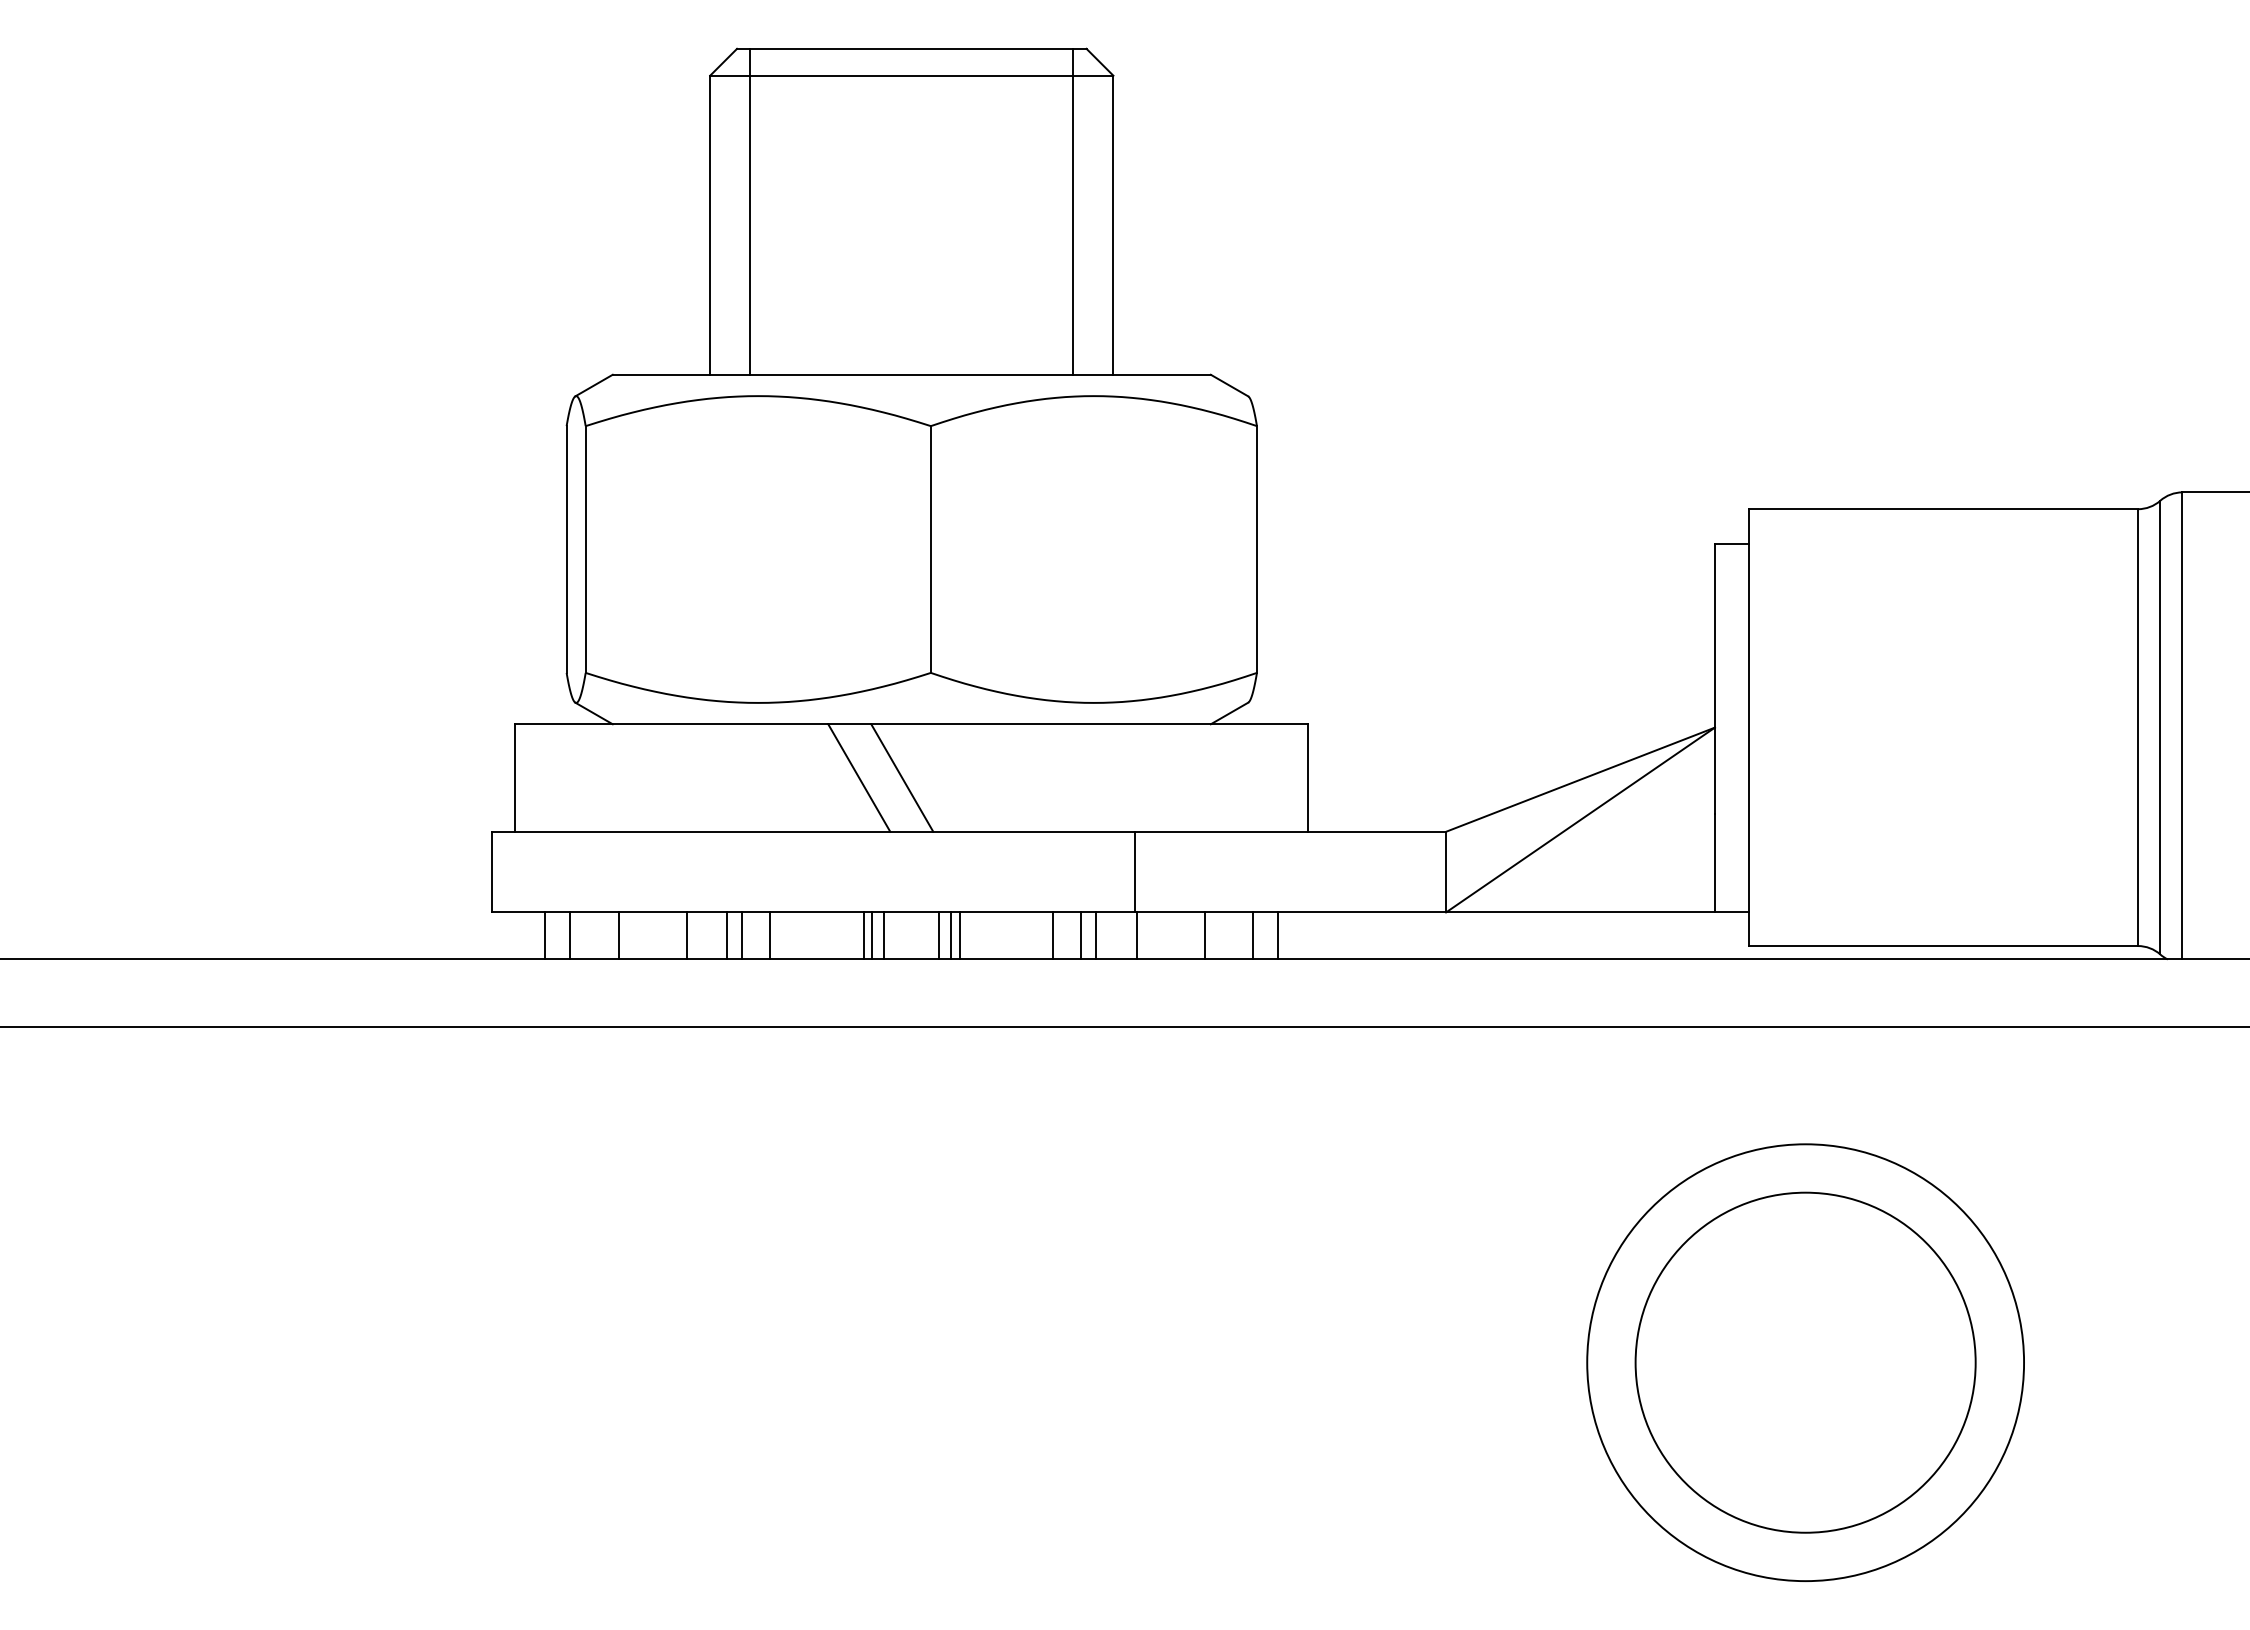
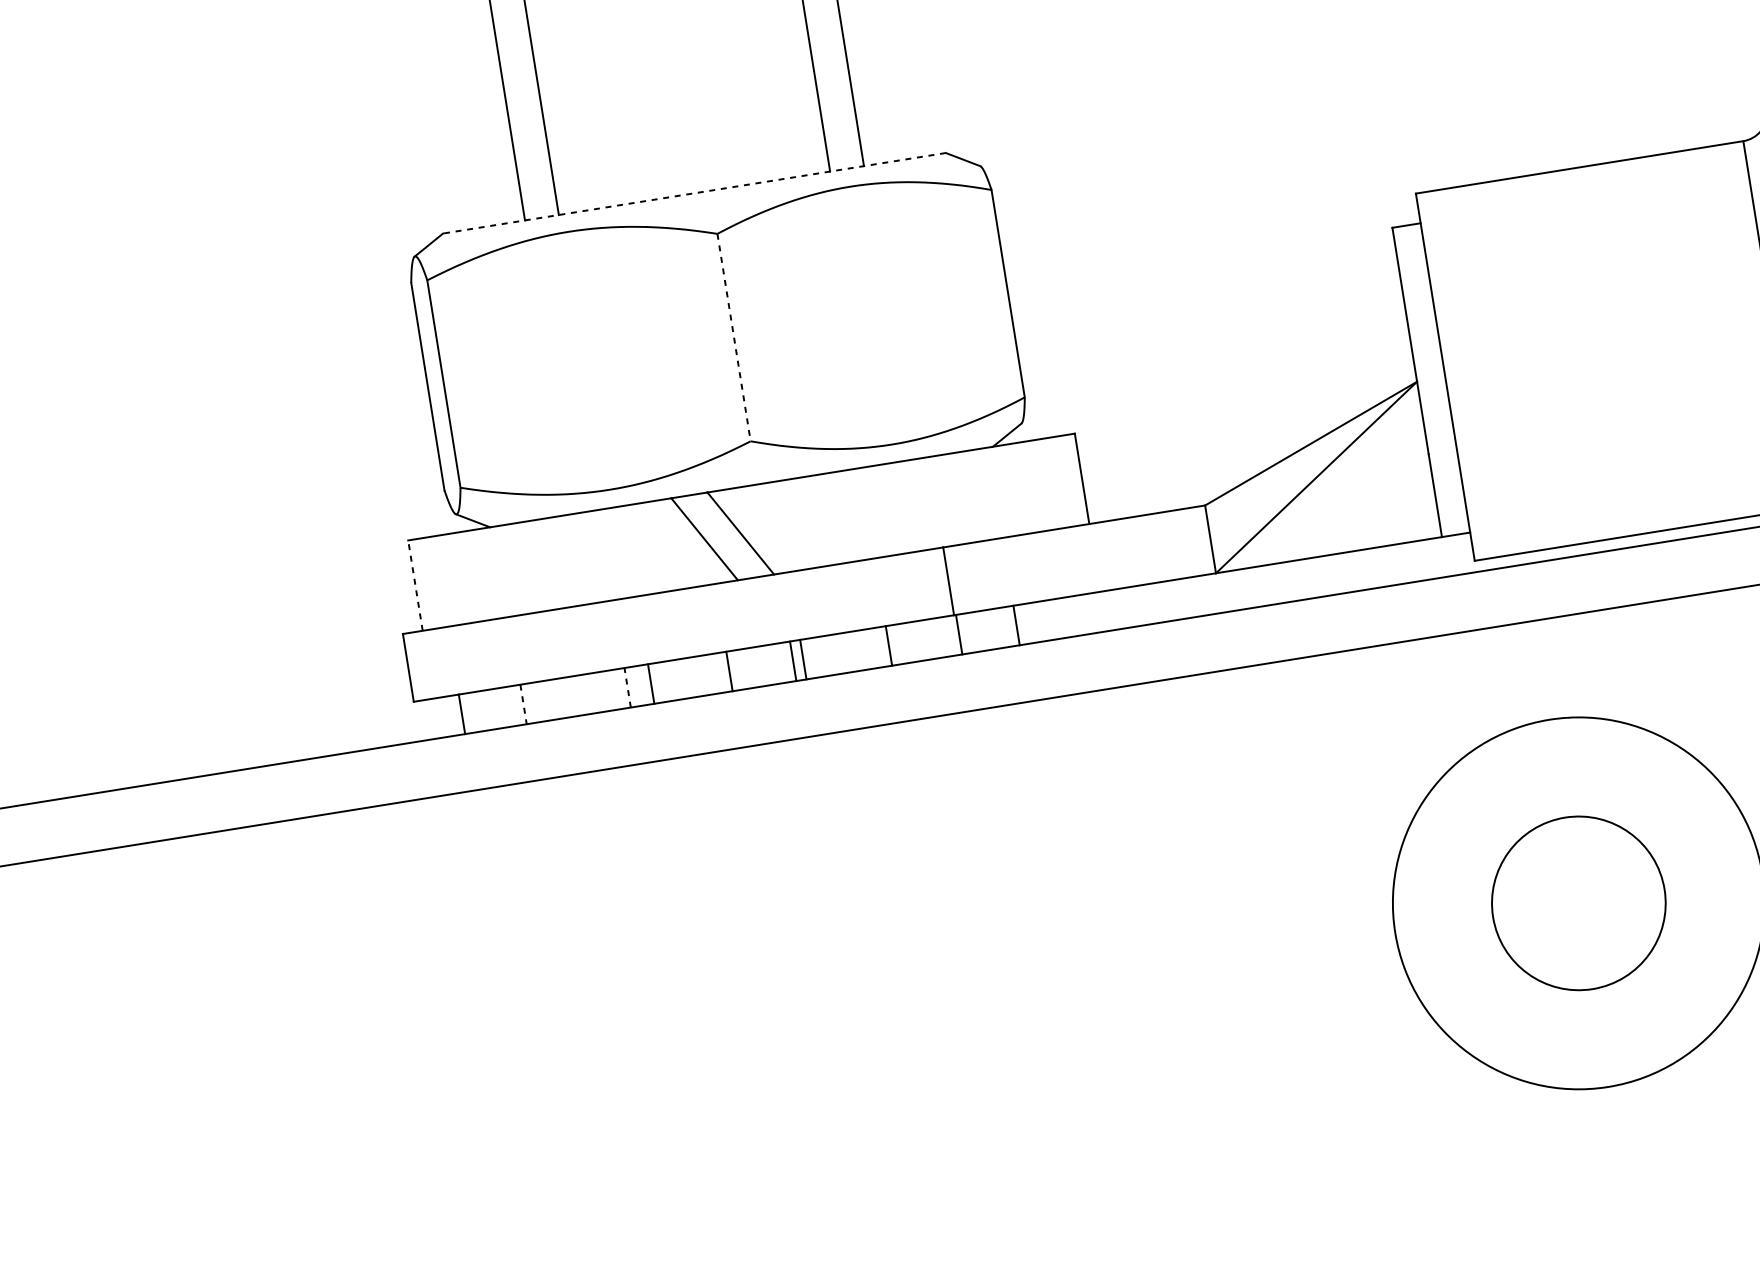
line: (911, 374) -> (694, 193), solid -> dashed
line: (930, 550) -> (733, 338), solid -> dashed
line: (515, 778) -> (415, 585), solid -> dashed
line: (570, 935) -> (483, 710), removed
line: (618, 935) -> (523, 704), solid -> dashed
line: (686, 935) -> (580, 694), removed
line: (727, 935) -> (615, 689), removed
line: (742, 935) -> (627, 687), solid -> dashed
line: (872, 935) -> (736, 669), removed
line: (884, 935) -> (747, 668), removed
line: (960, 935) -> (810, 658), removed
line: (1081, 935) -> (912, 641), removed
line: (1096, 935) -> (925, 639), removed
line: (1253, 935) -> (1057, 618), removed
line: (1278, 935) -> (1078, 615), removed
circle: (1805, 1362) -> (1578, 903), size x0.6

